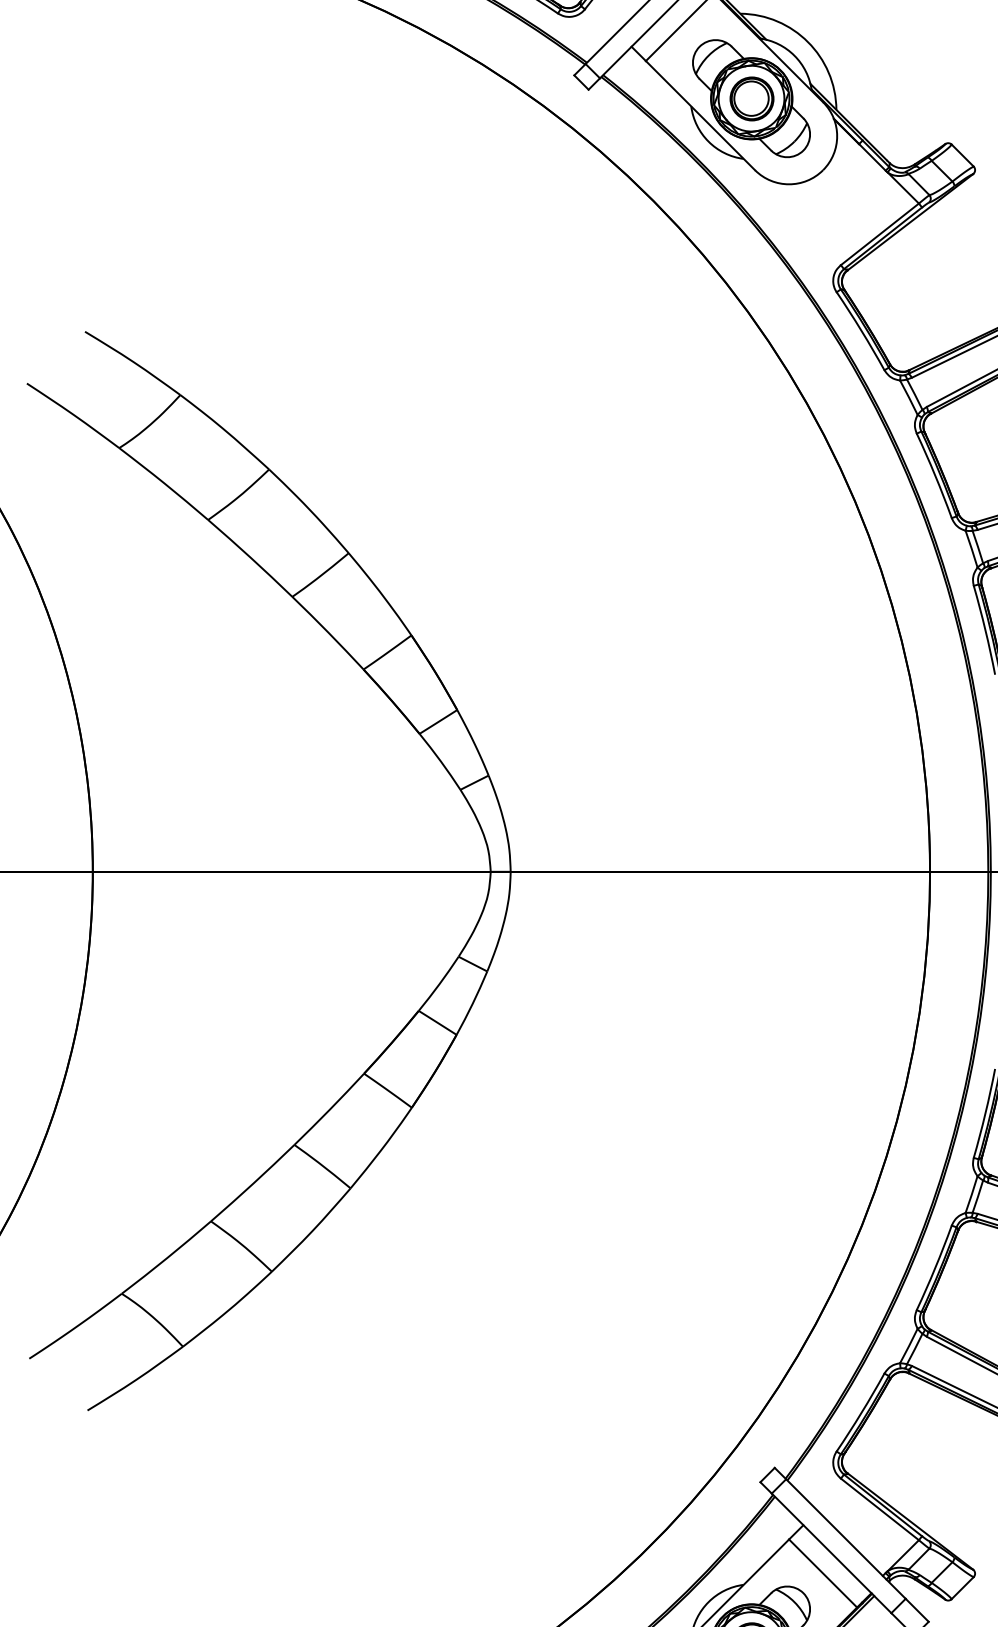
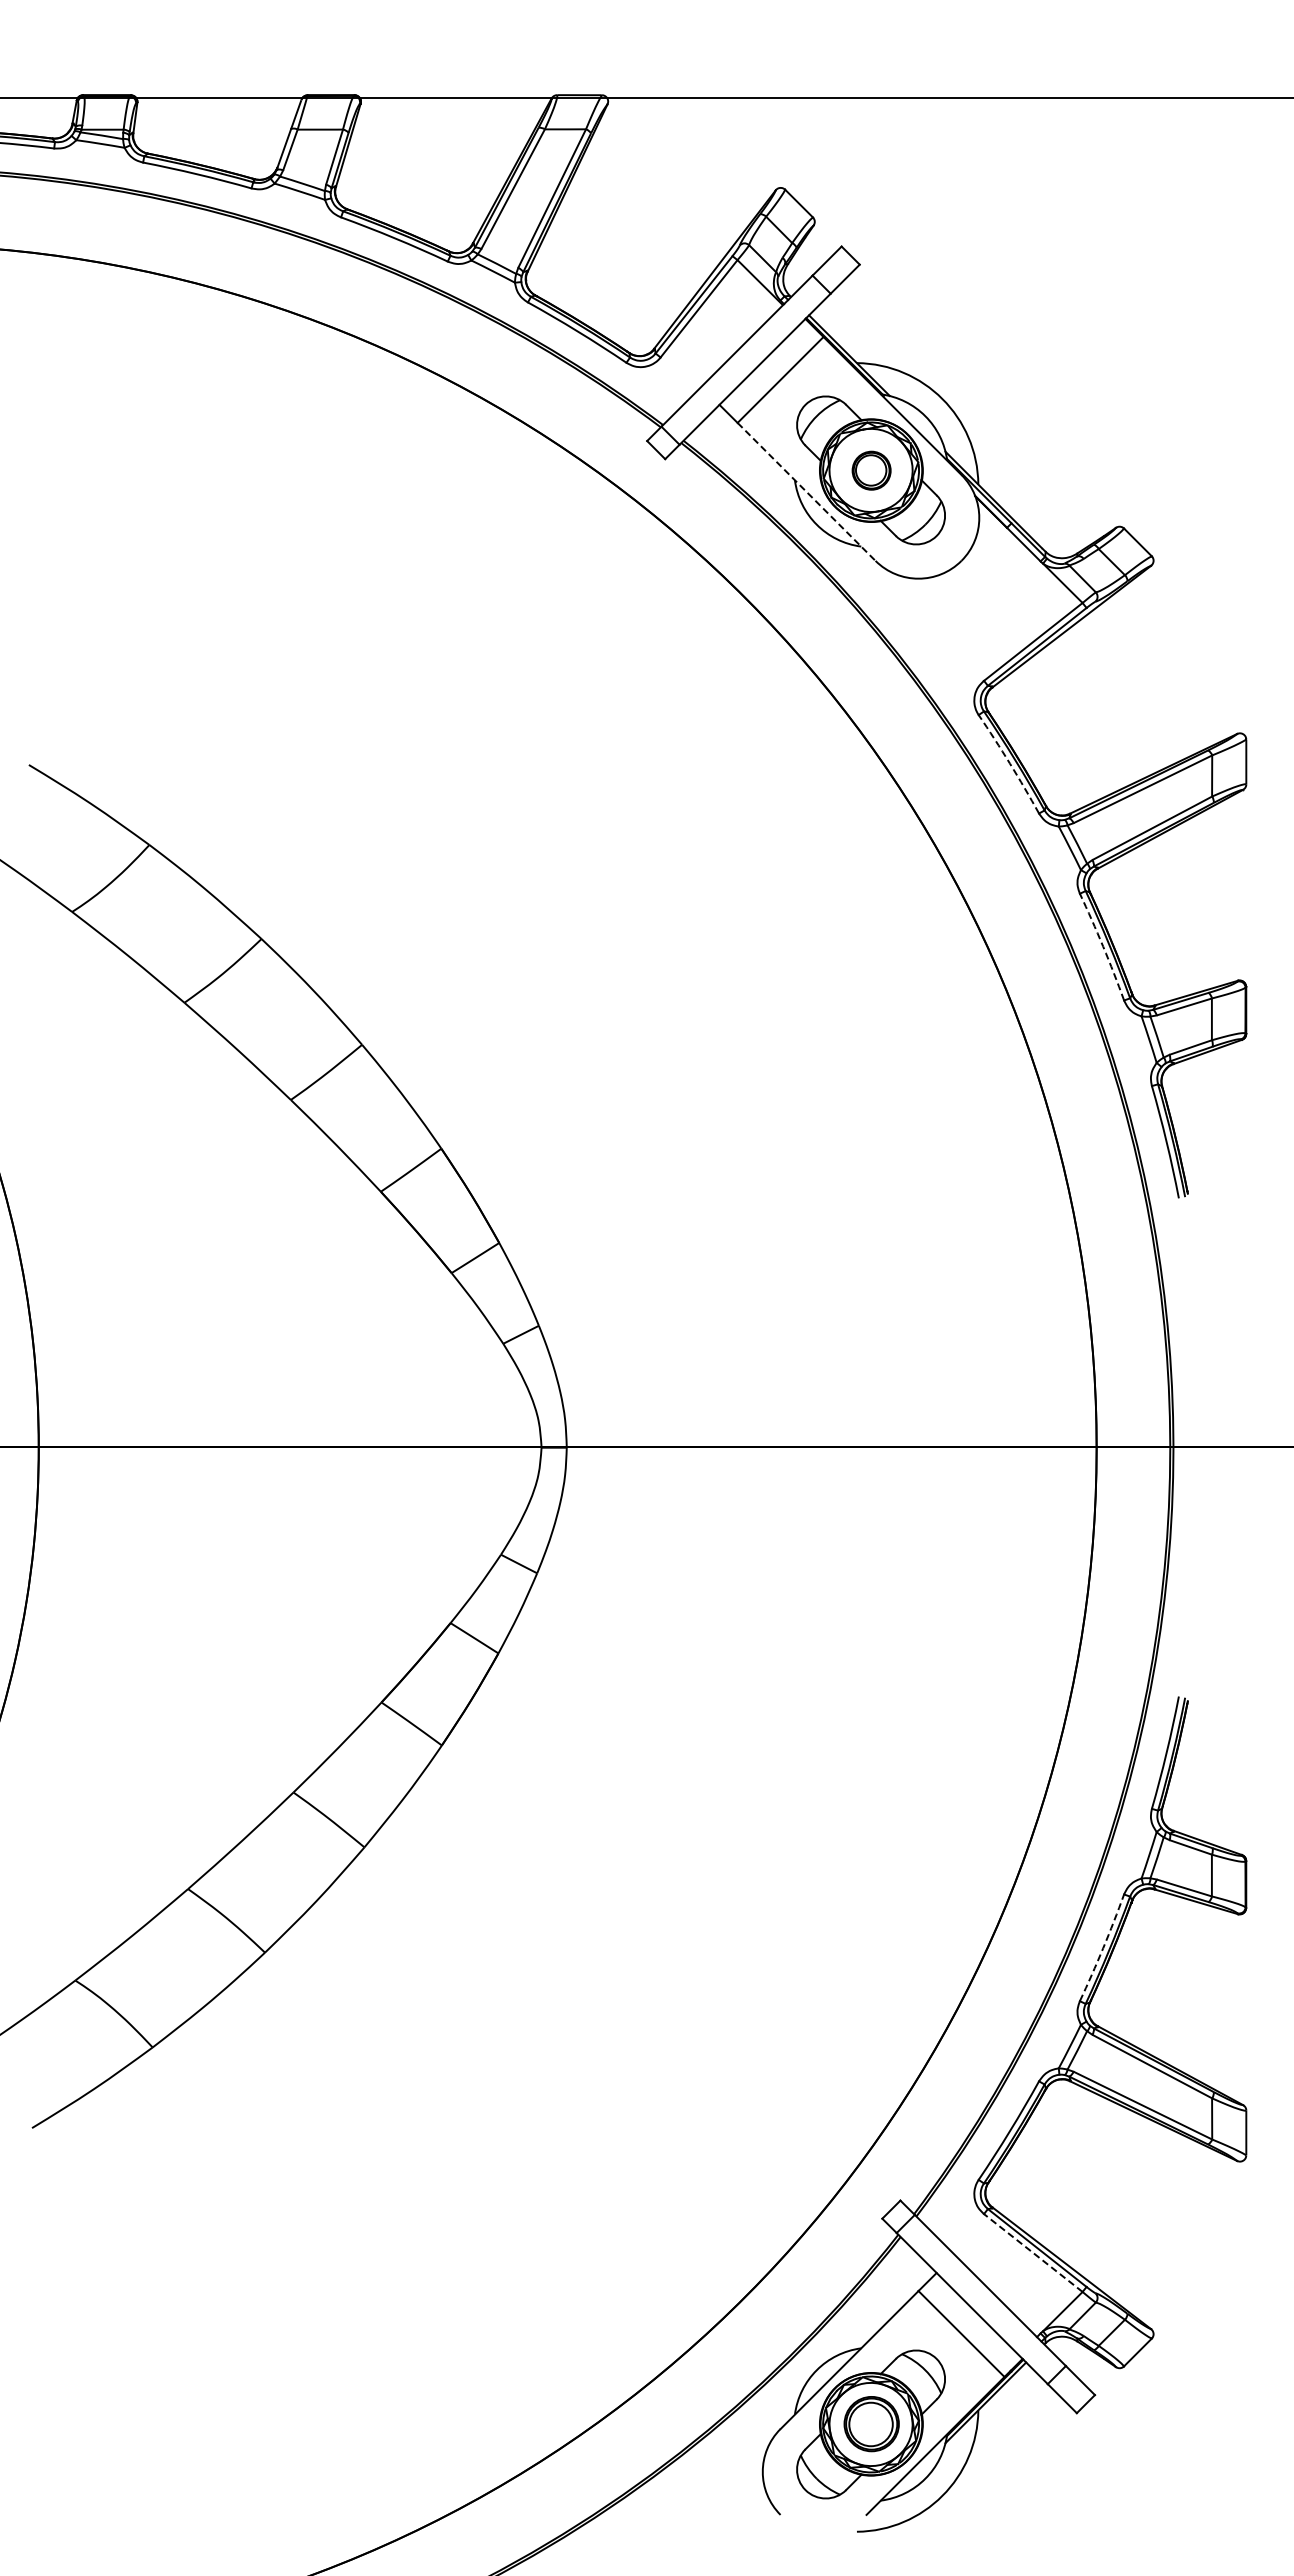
part: (751, 98) -> (871, 470), size x0.7
line: (700, 115) -> (806, 491), solid -> dashed
arc: (861, 330) -> (1009, 763), solid -> dashed
arc: (935, 475) -> (1103, 946), solid -> dashed
arc: (935, 1268) -> (1103, 1948), solid -> dashed
line: (880, 1509) -> (1033, 2253), solid -> dashed

